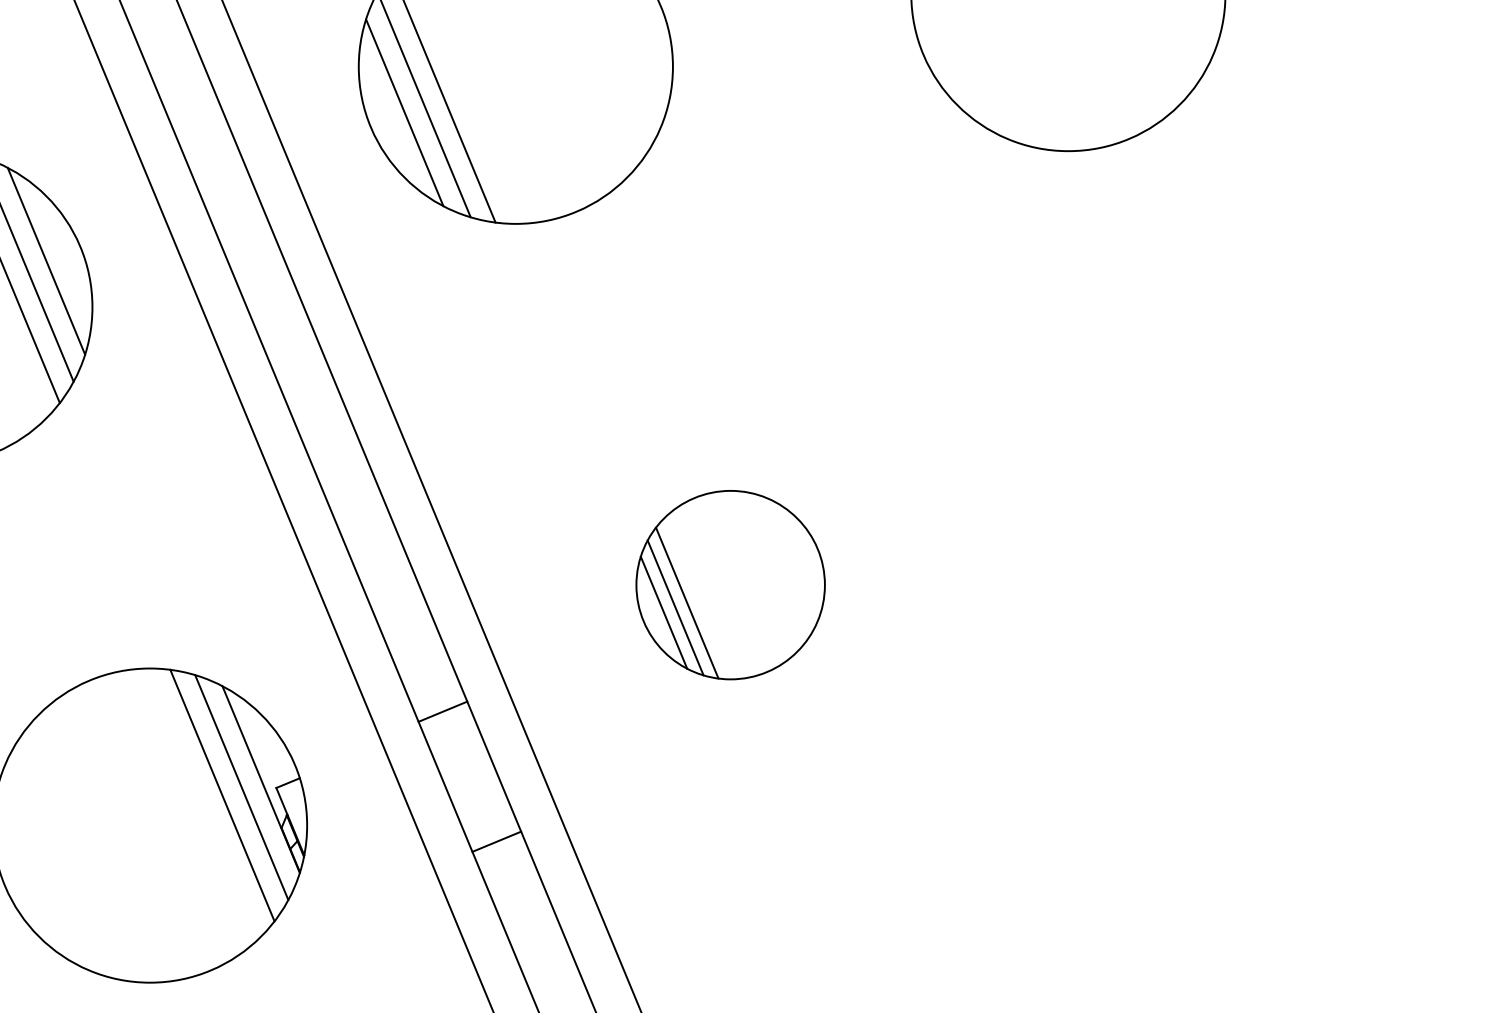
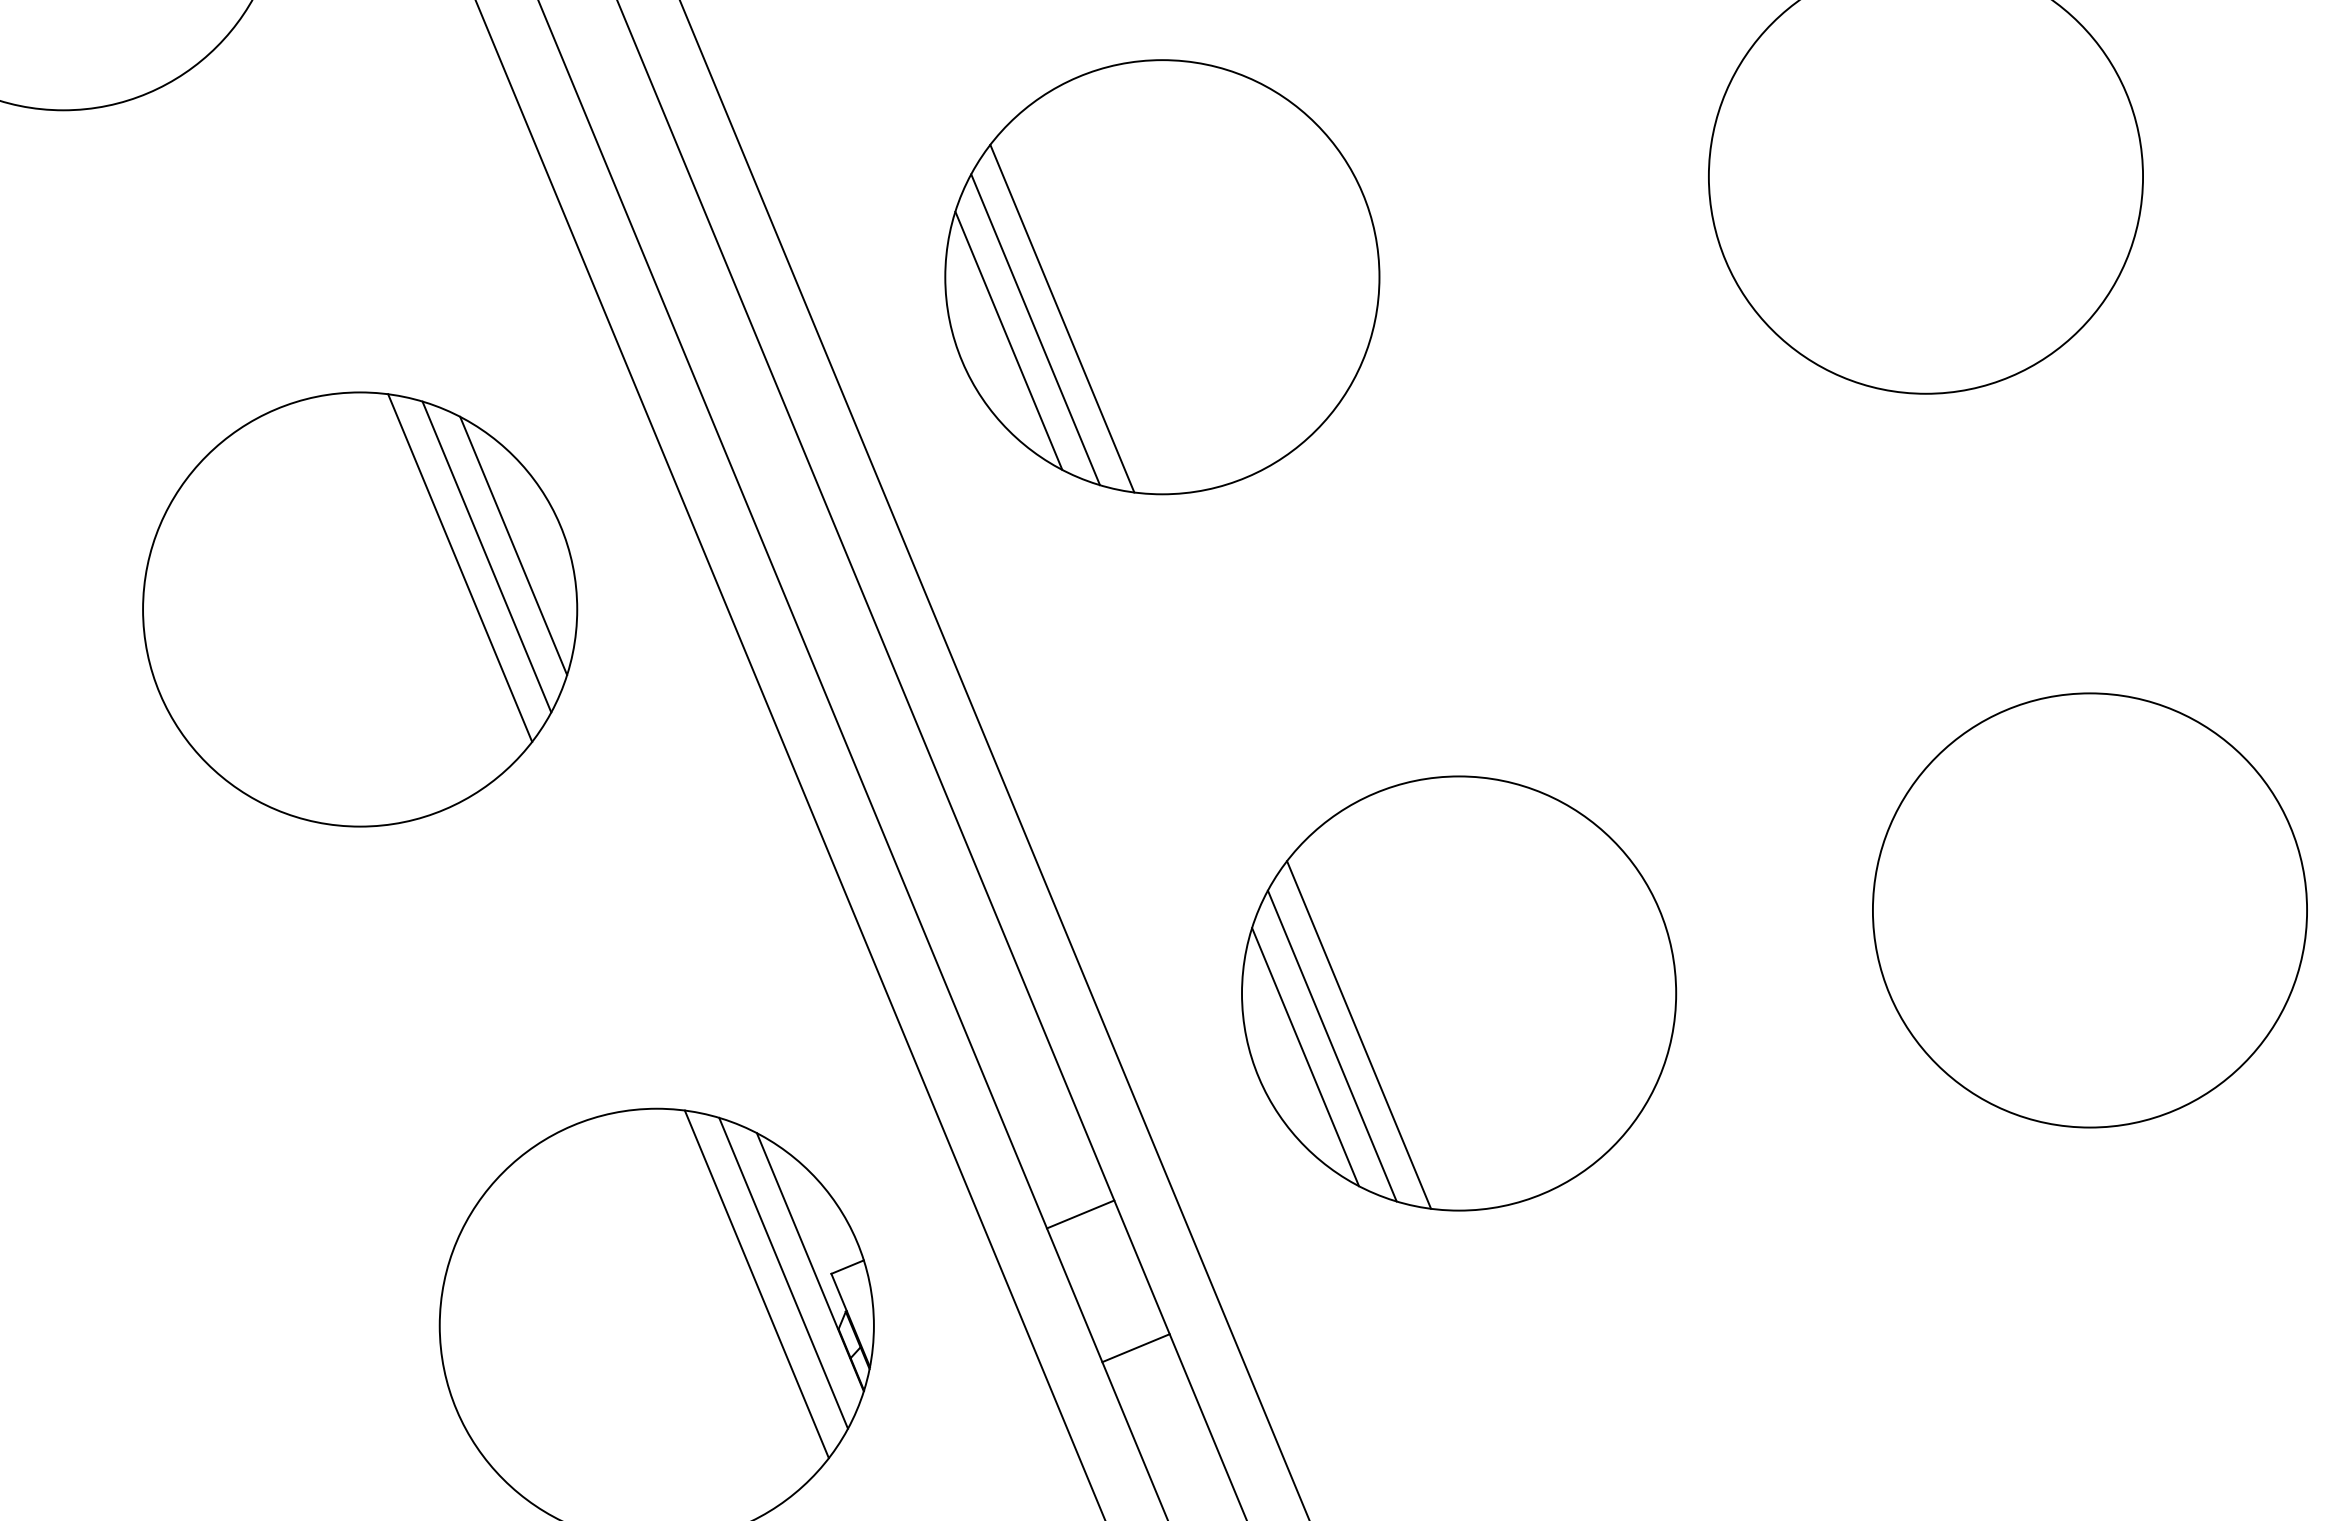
circle: (1186, 525) -> (2089, 910), added
part: (730, 585) -> (1459, 993), size x1.67
line: (442, 711) -> (1080, 1214), moved

